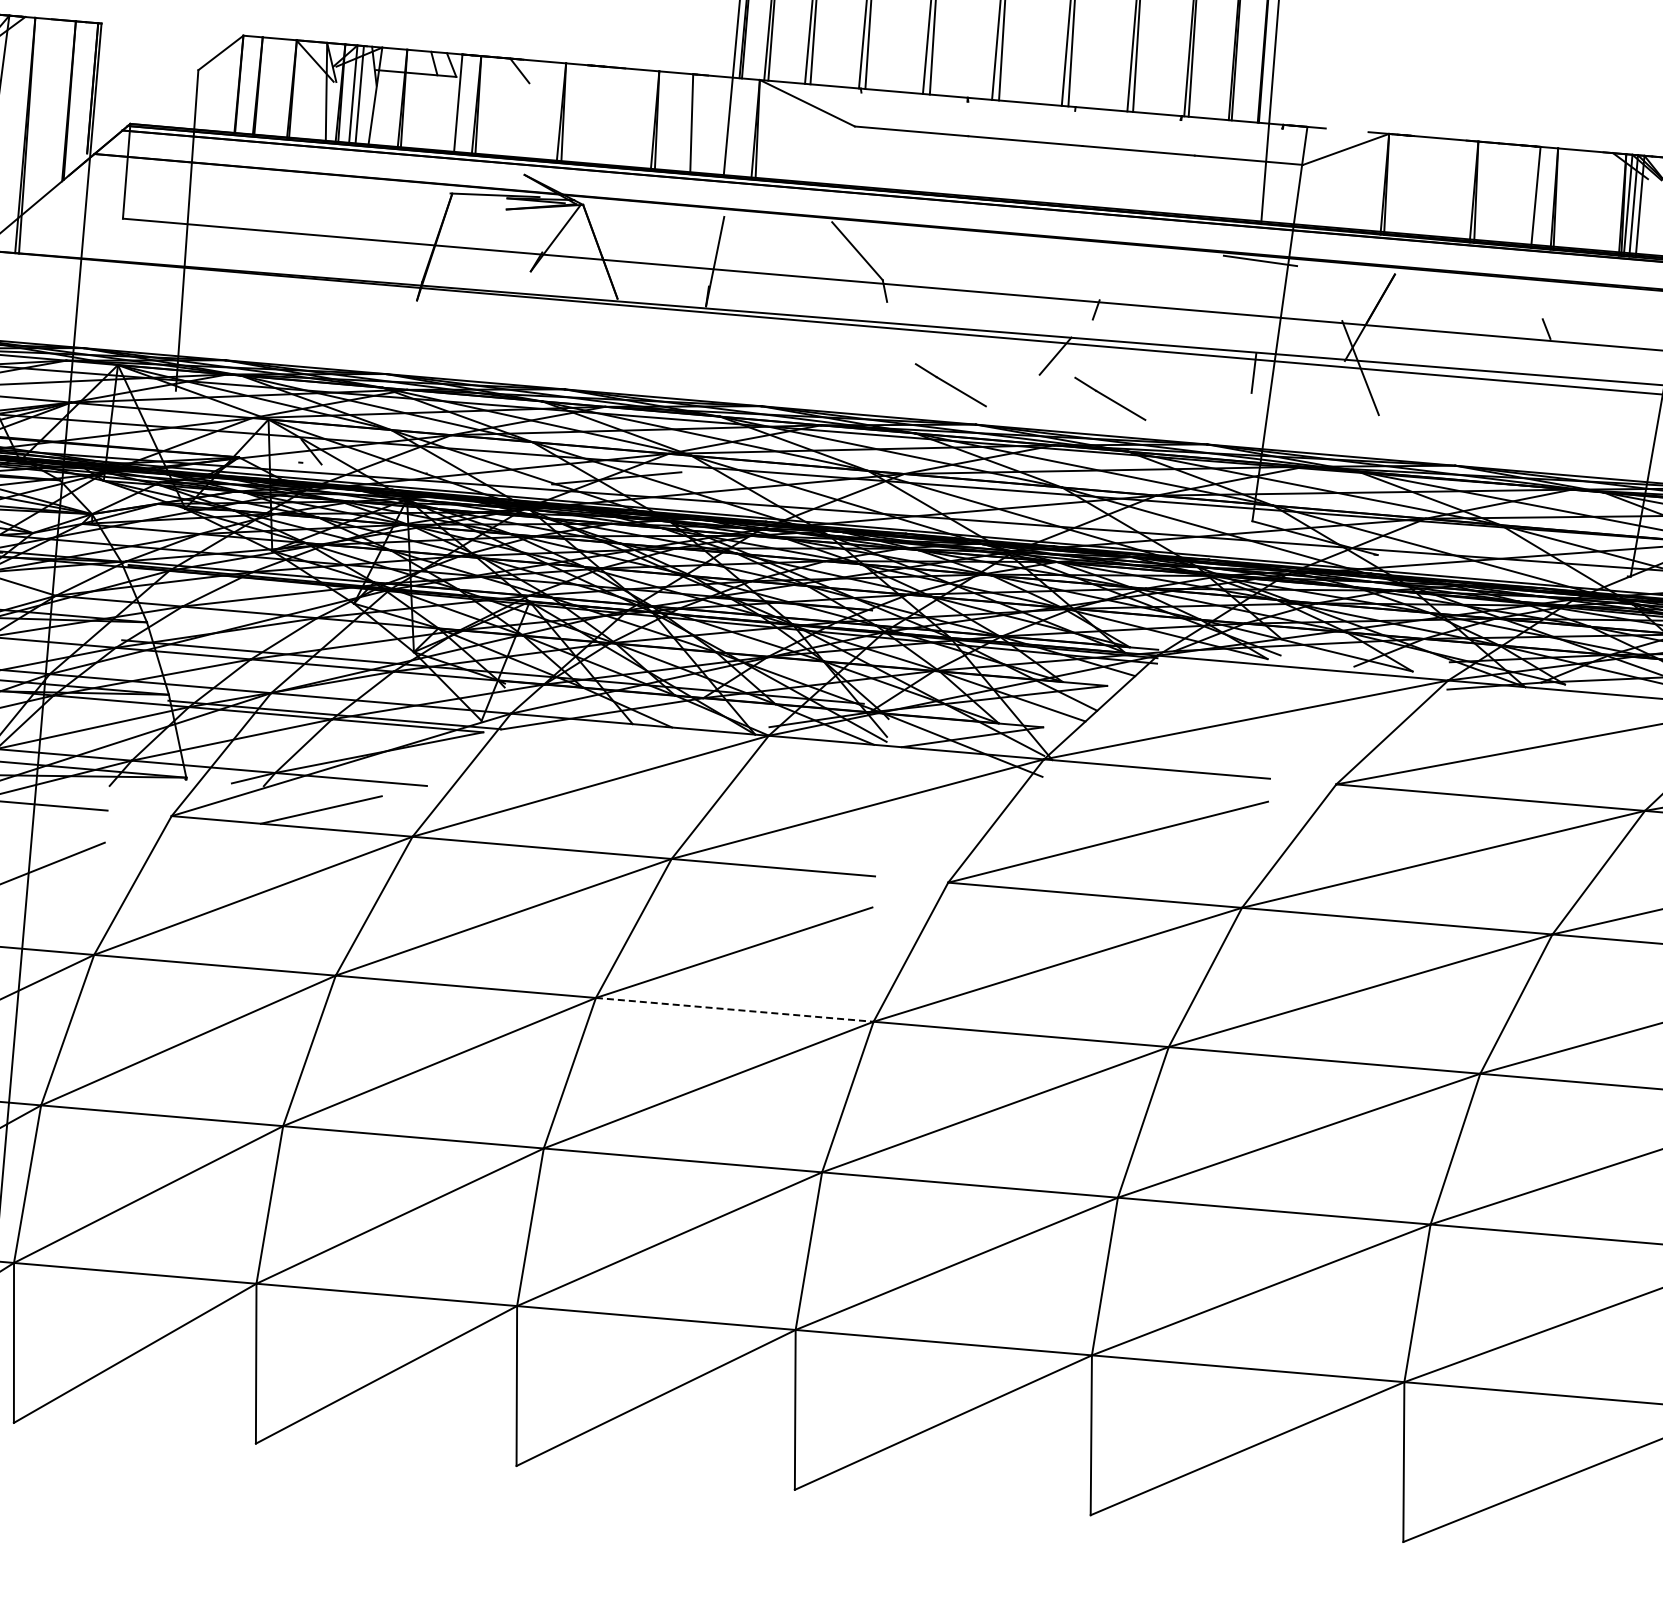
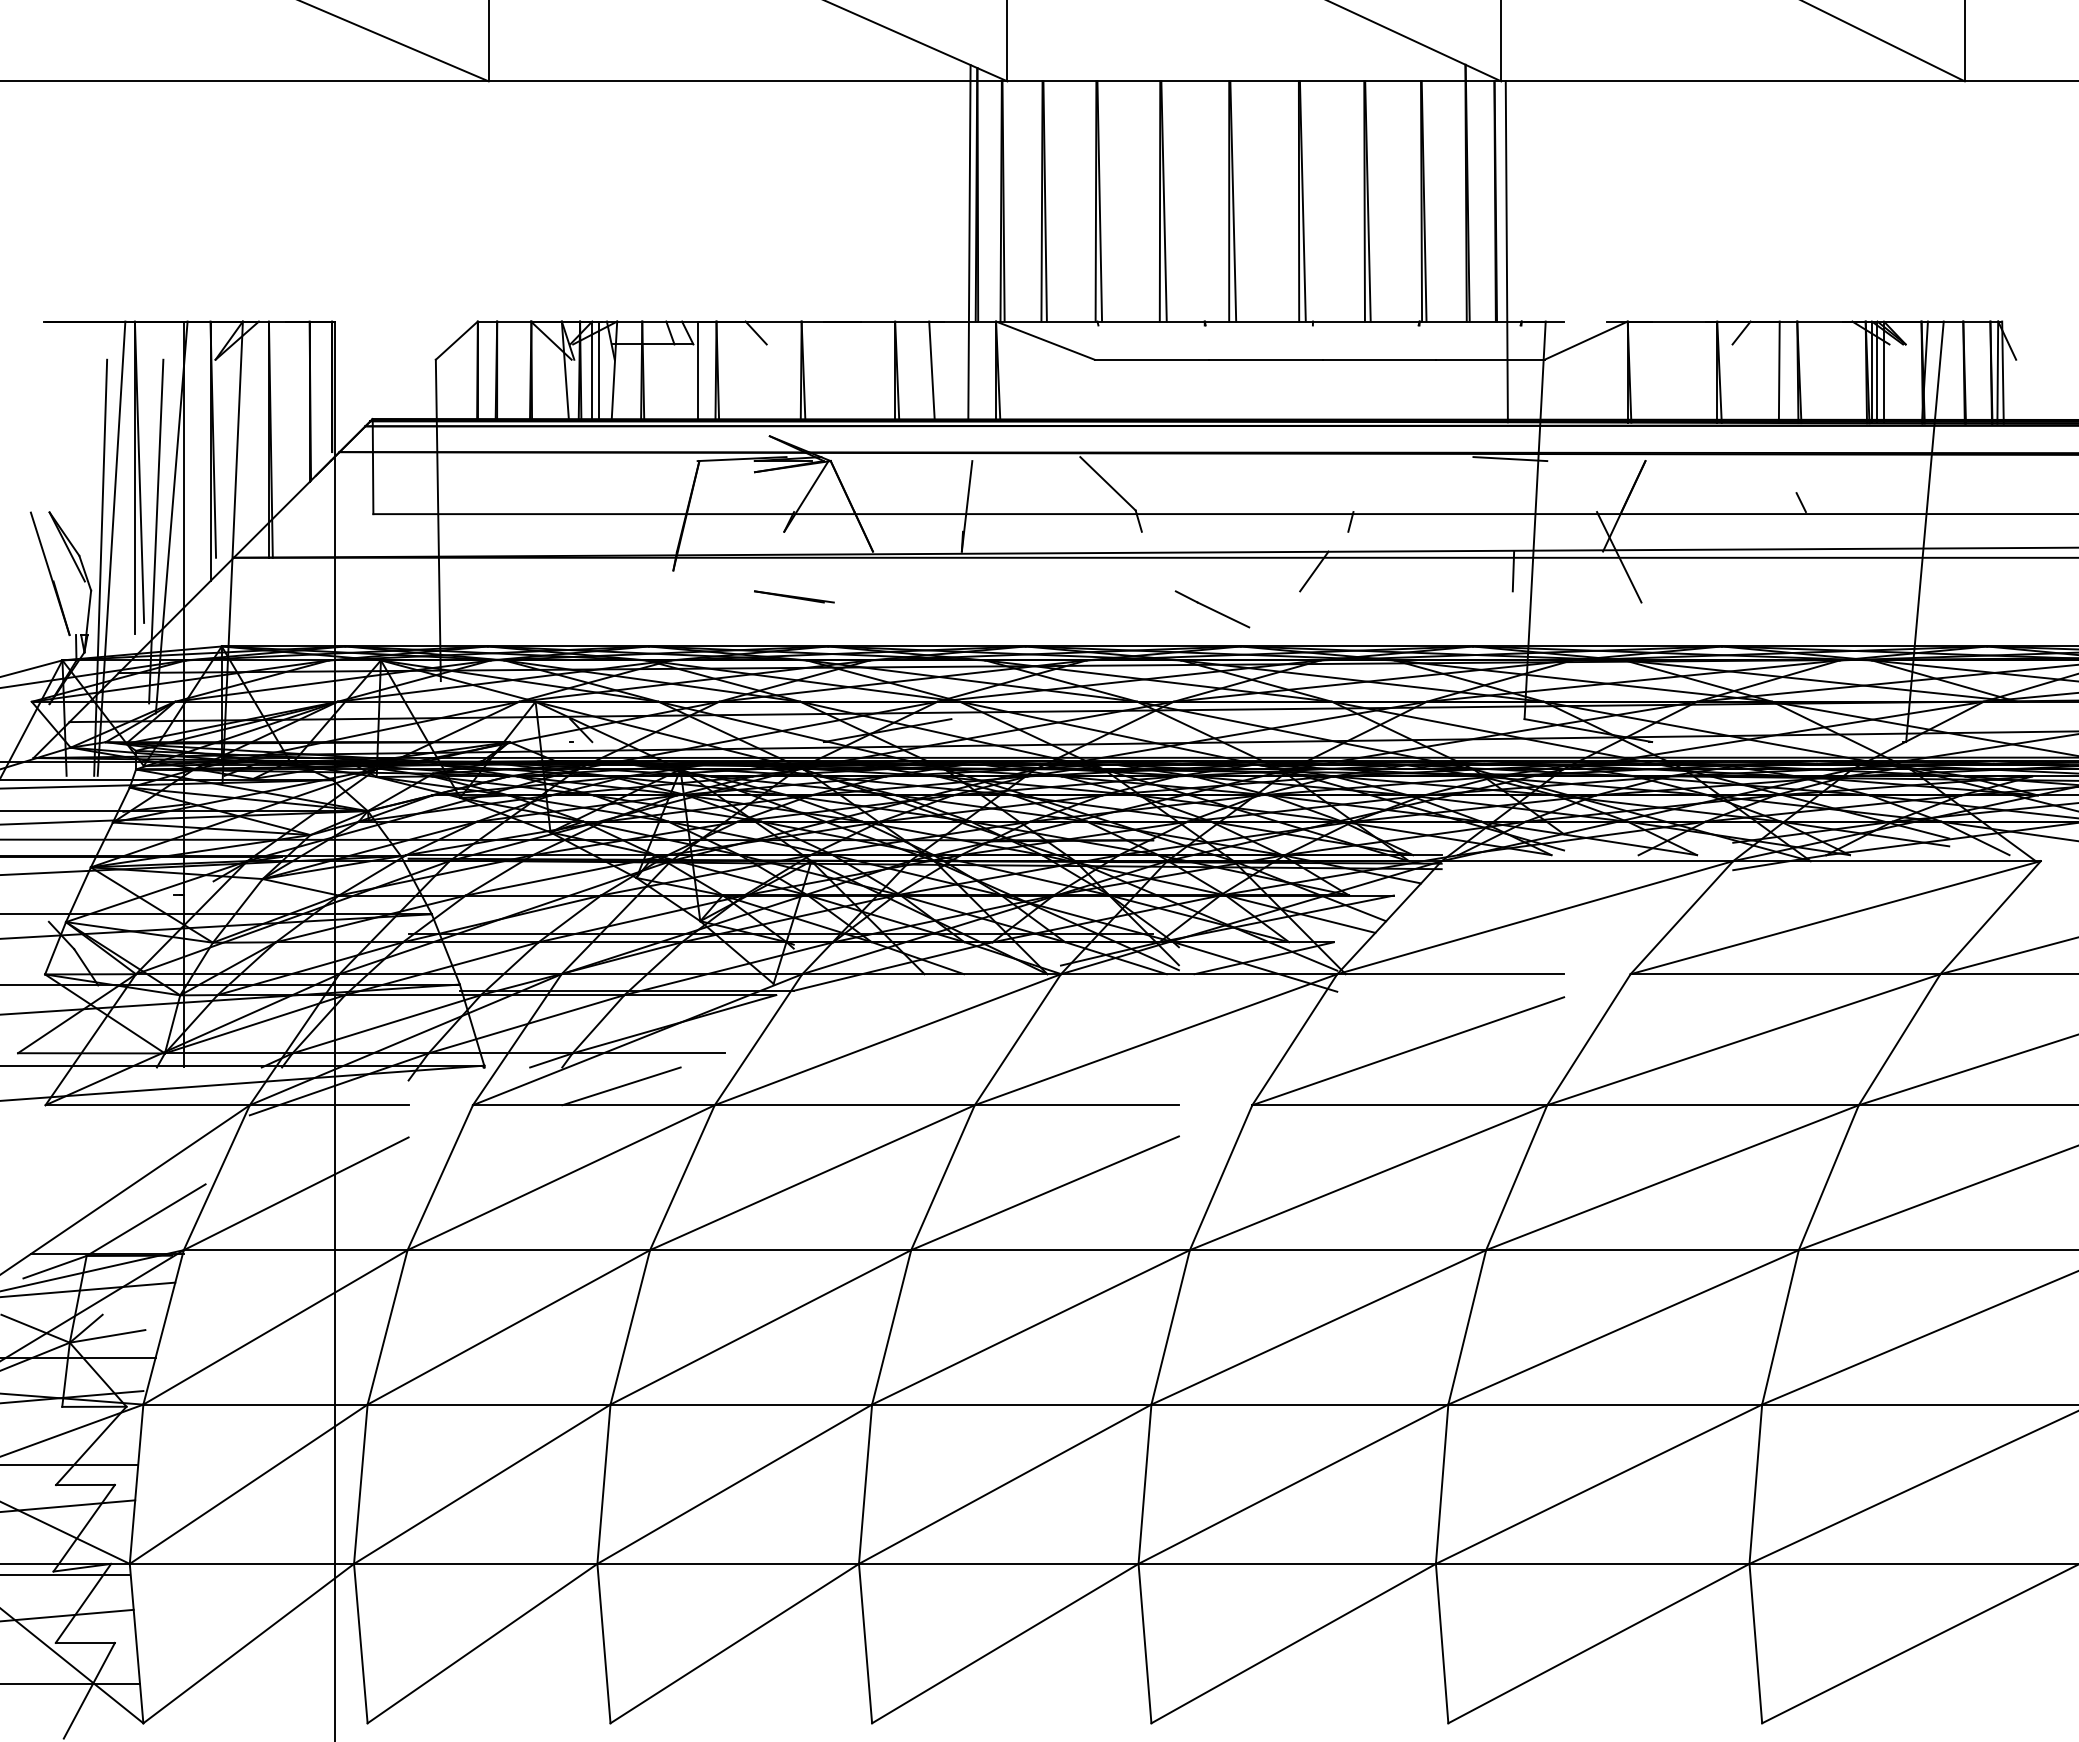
line: (1501, 154) -> (1741, 332), added
line: (535, 336) -> (794, 596), added
line: (1110, 399) -> (1372, 609), removed
line: (735, 1010) -> (1051, 1250), dashed -> solid

